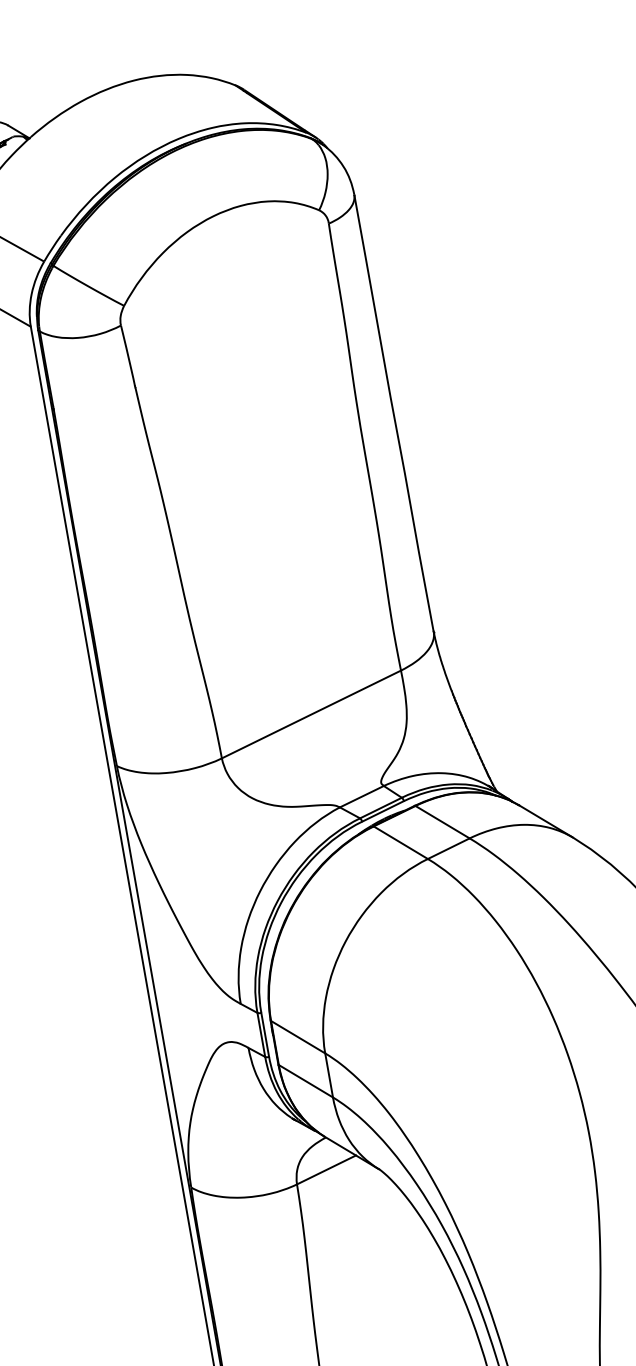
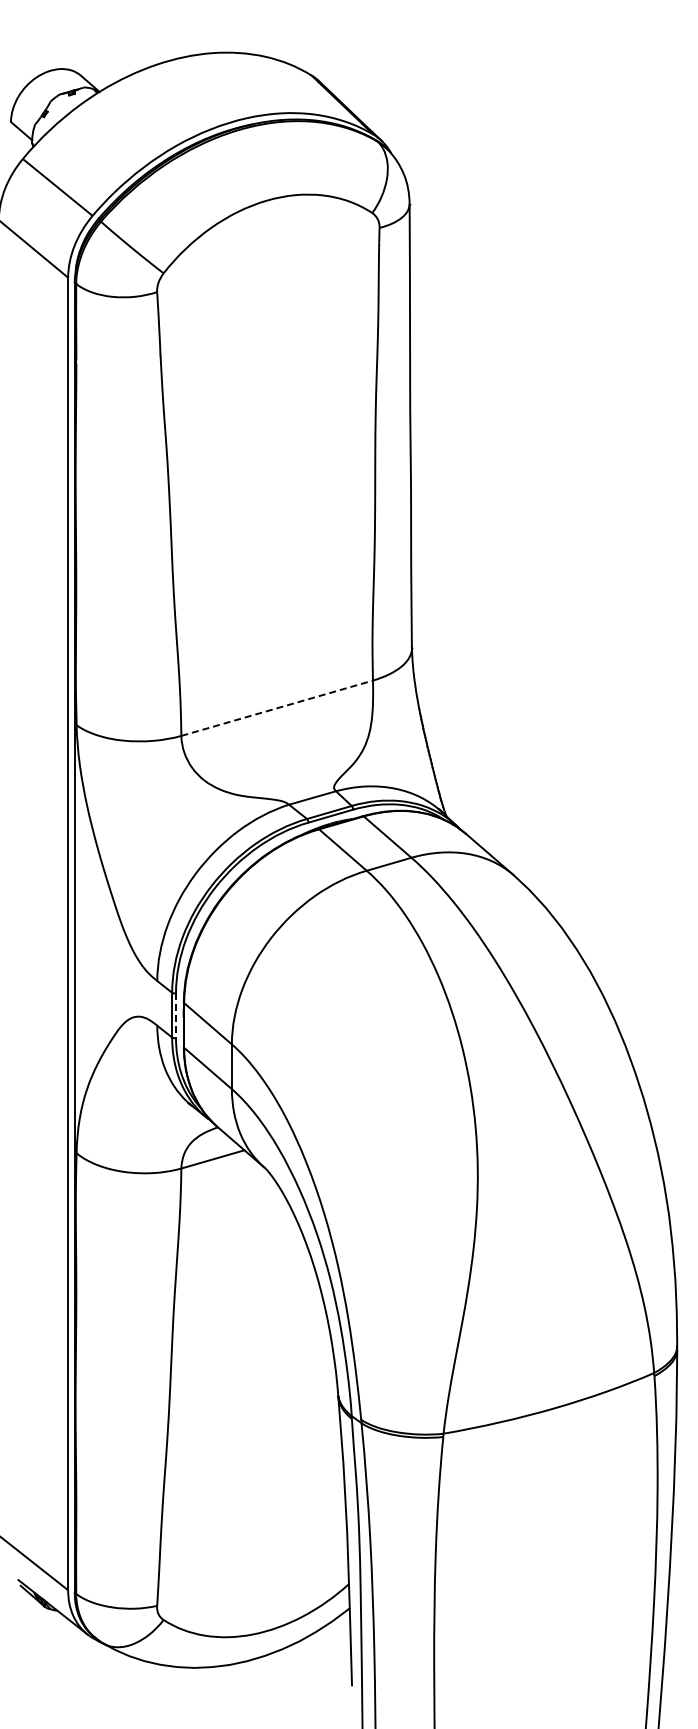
line: (311, 714) -> (277, 708), solid -> dashed
line: (265, 1035) -> (176, 1016), solid -> dashed

